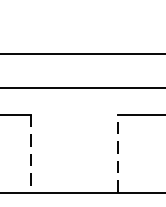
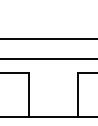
line: (117, 152) -> (77, 94), dashed -> solid
line: (30, 153) -> (28, 95), dashed -> solid

